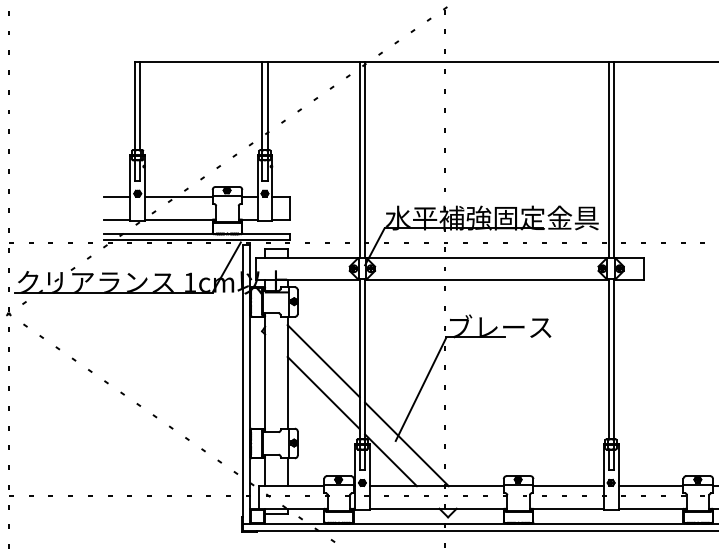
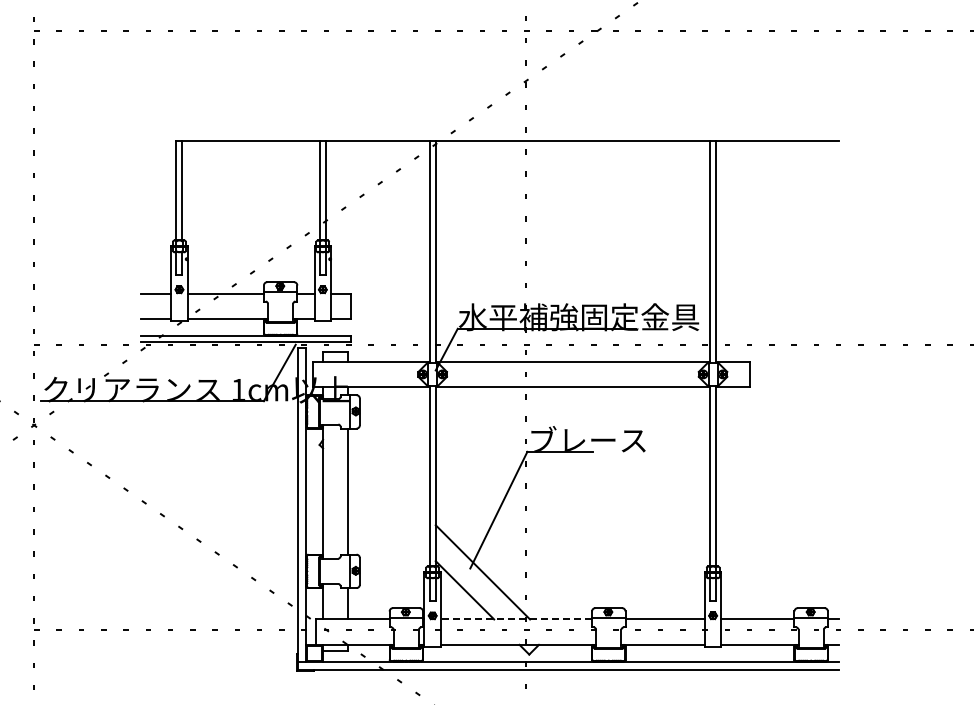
line: (323, 361) -> (388, 478), removed
line: (323, 393) -> (388, 514), removed
line: (436, 486) -> (516, 619), solid -> dashed

